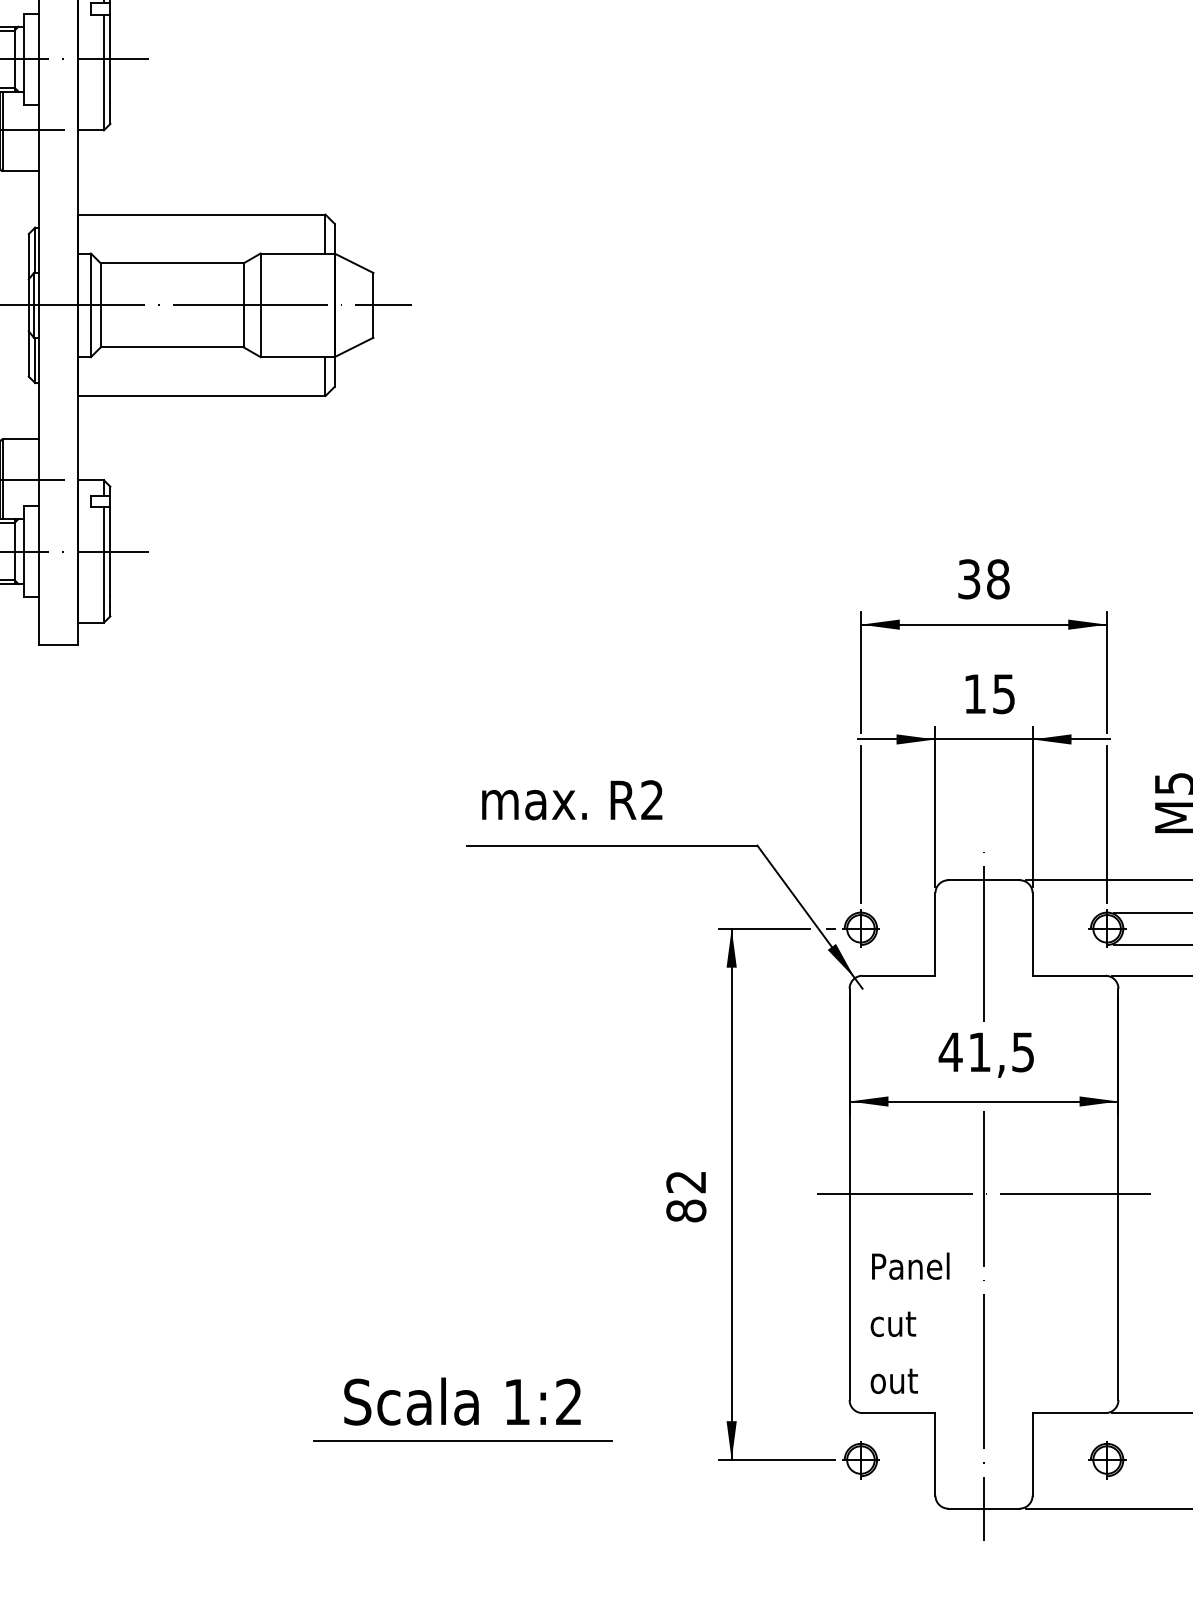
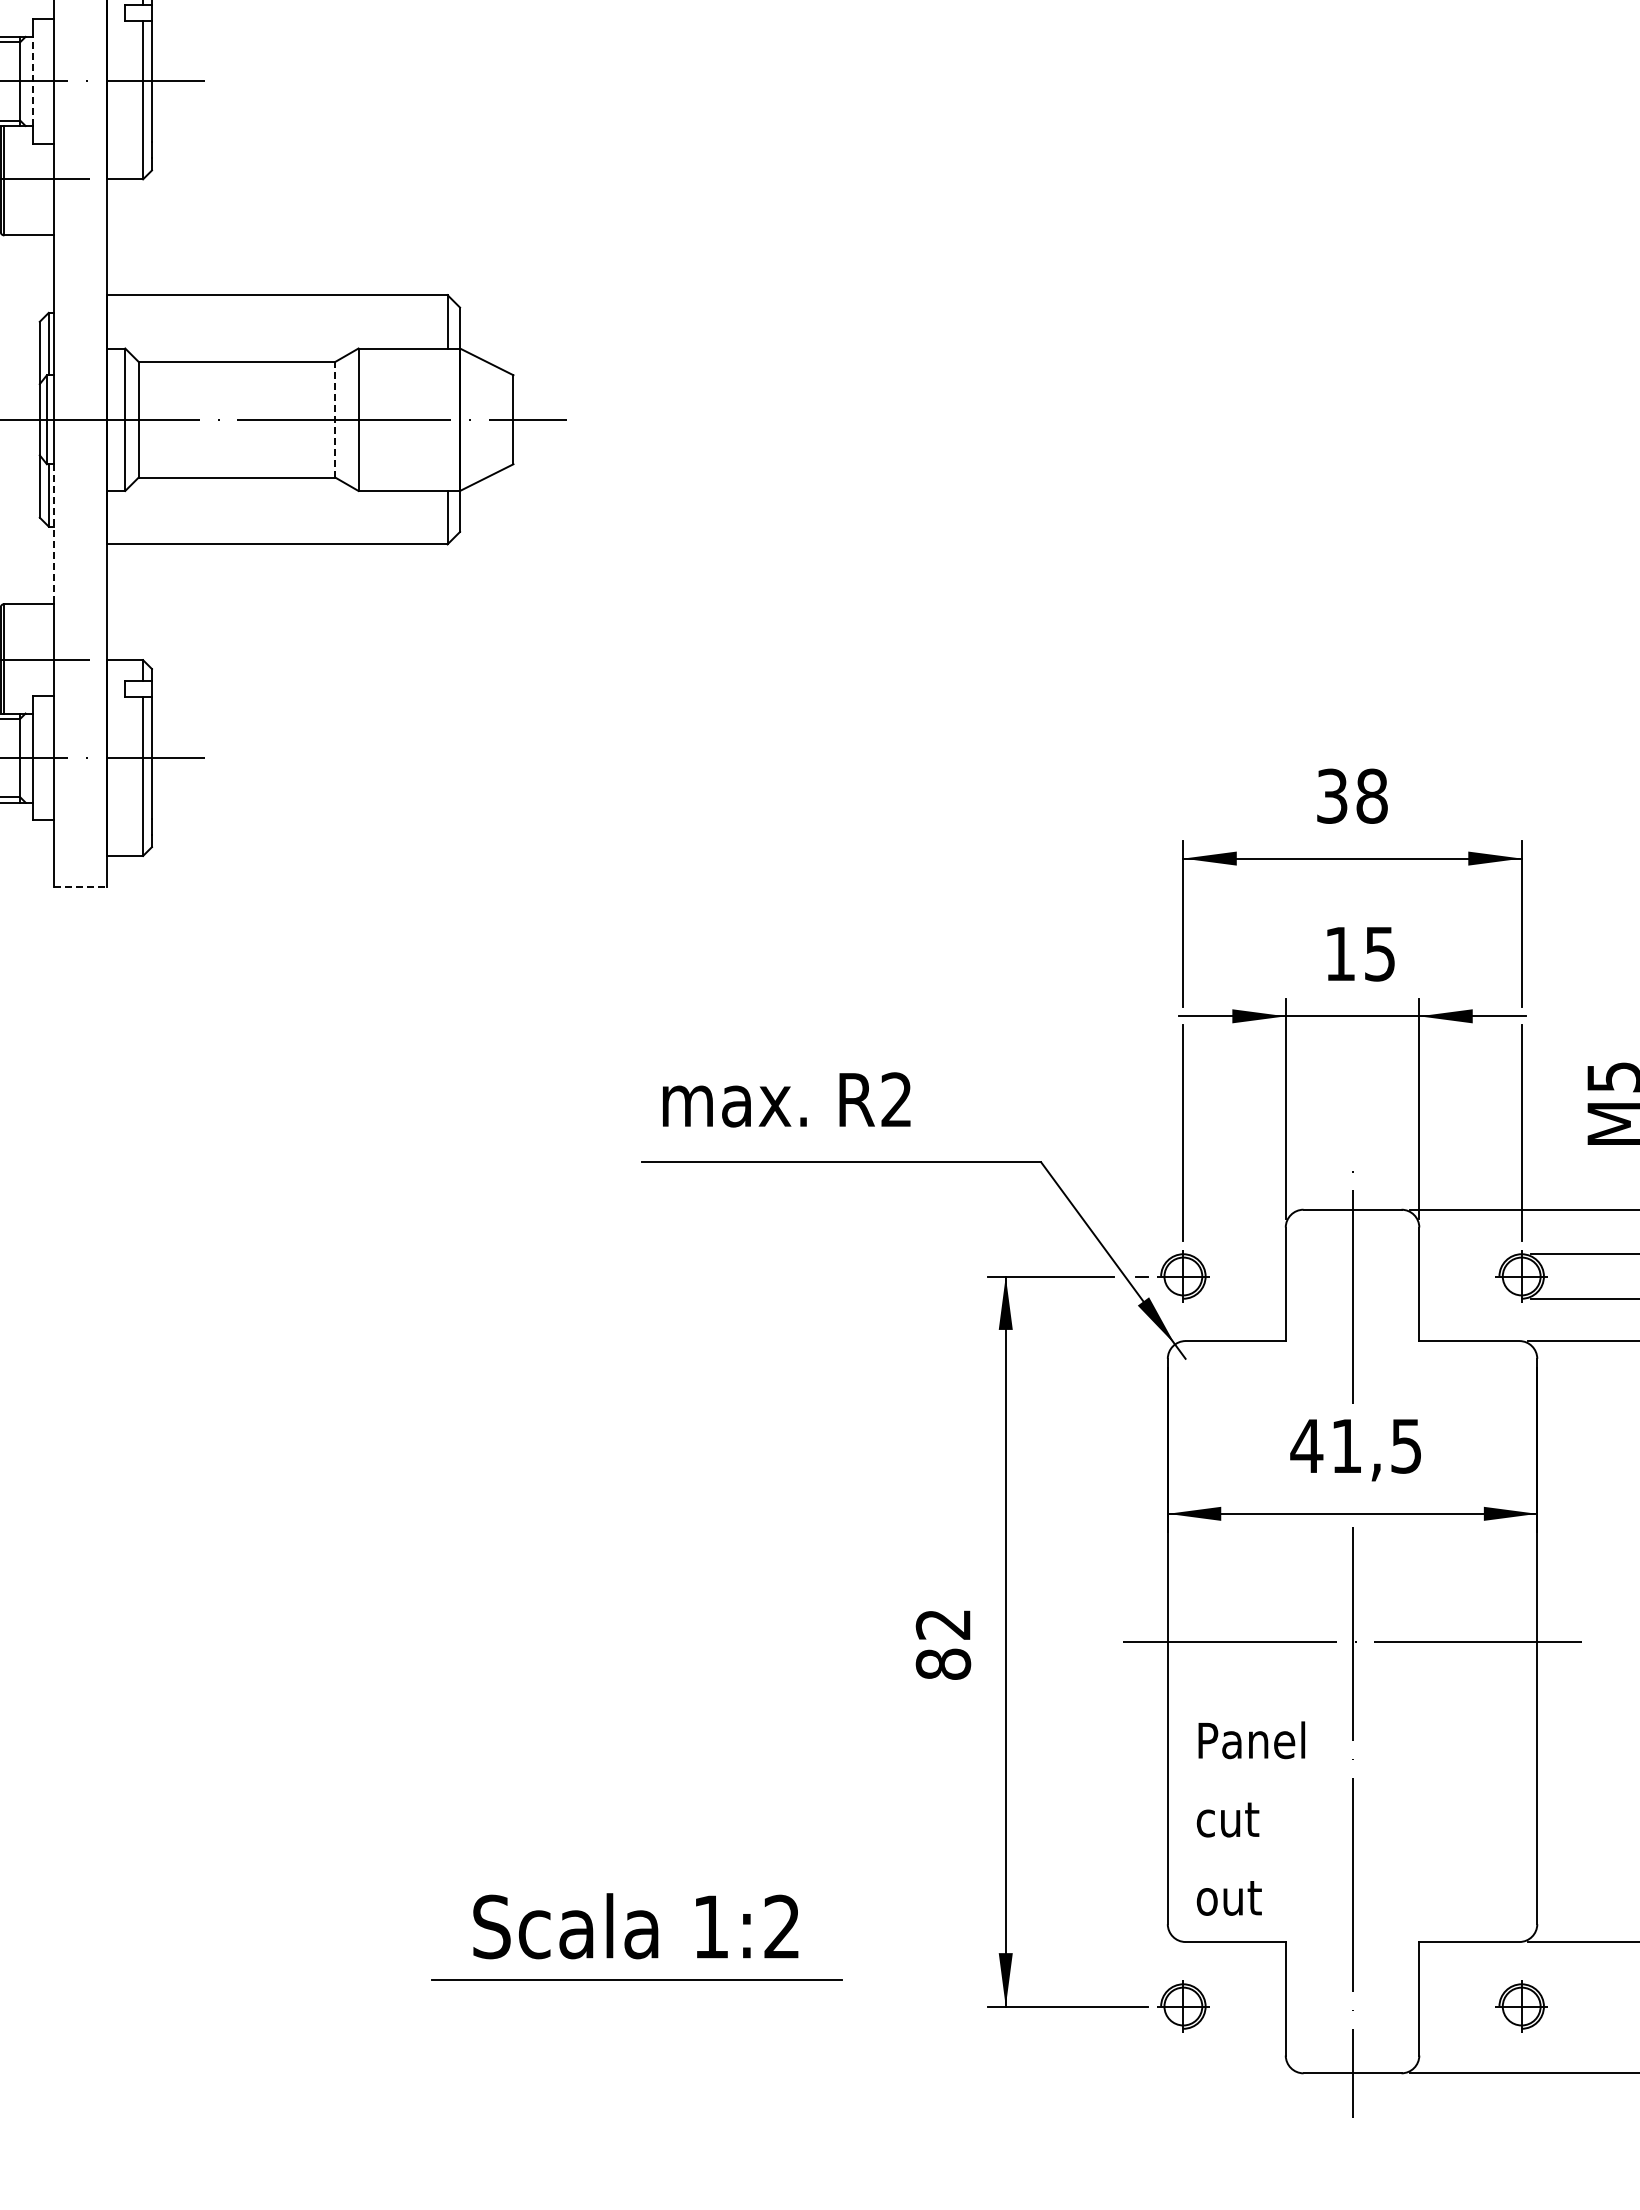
line: (23, 59) -> (32, 81), solid -> dashed
line: (243, 305) -> (335, 419), solid -> dashed
line: (39, 388) -> (54, 534), solid -> dashed
line: (58, 645) -> (80, 887), solid -> dashed

